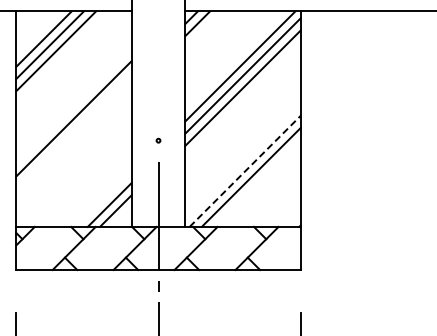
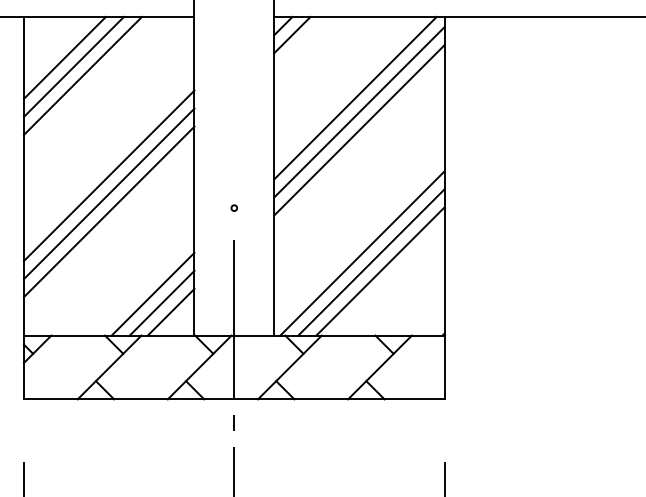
line: (73, 130) -> (108, 193), added
line: (73, 142) -> (108, 210), added
line: (245, 171) -> (362, 253), dashed -> solid
line: (257, 183) -> (380, 271), added
line: (103, 198) -> (152, 293), added

